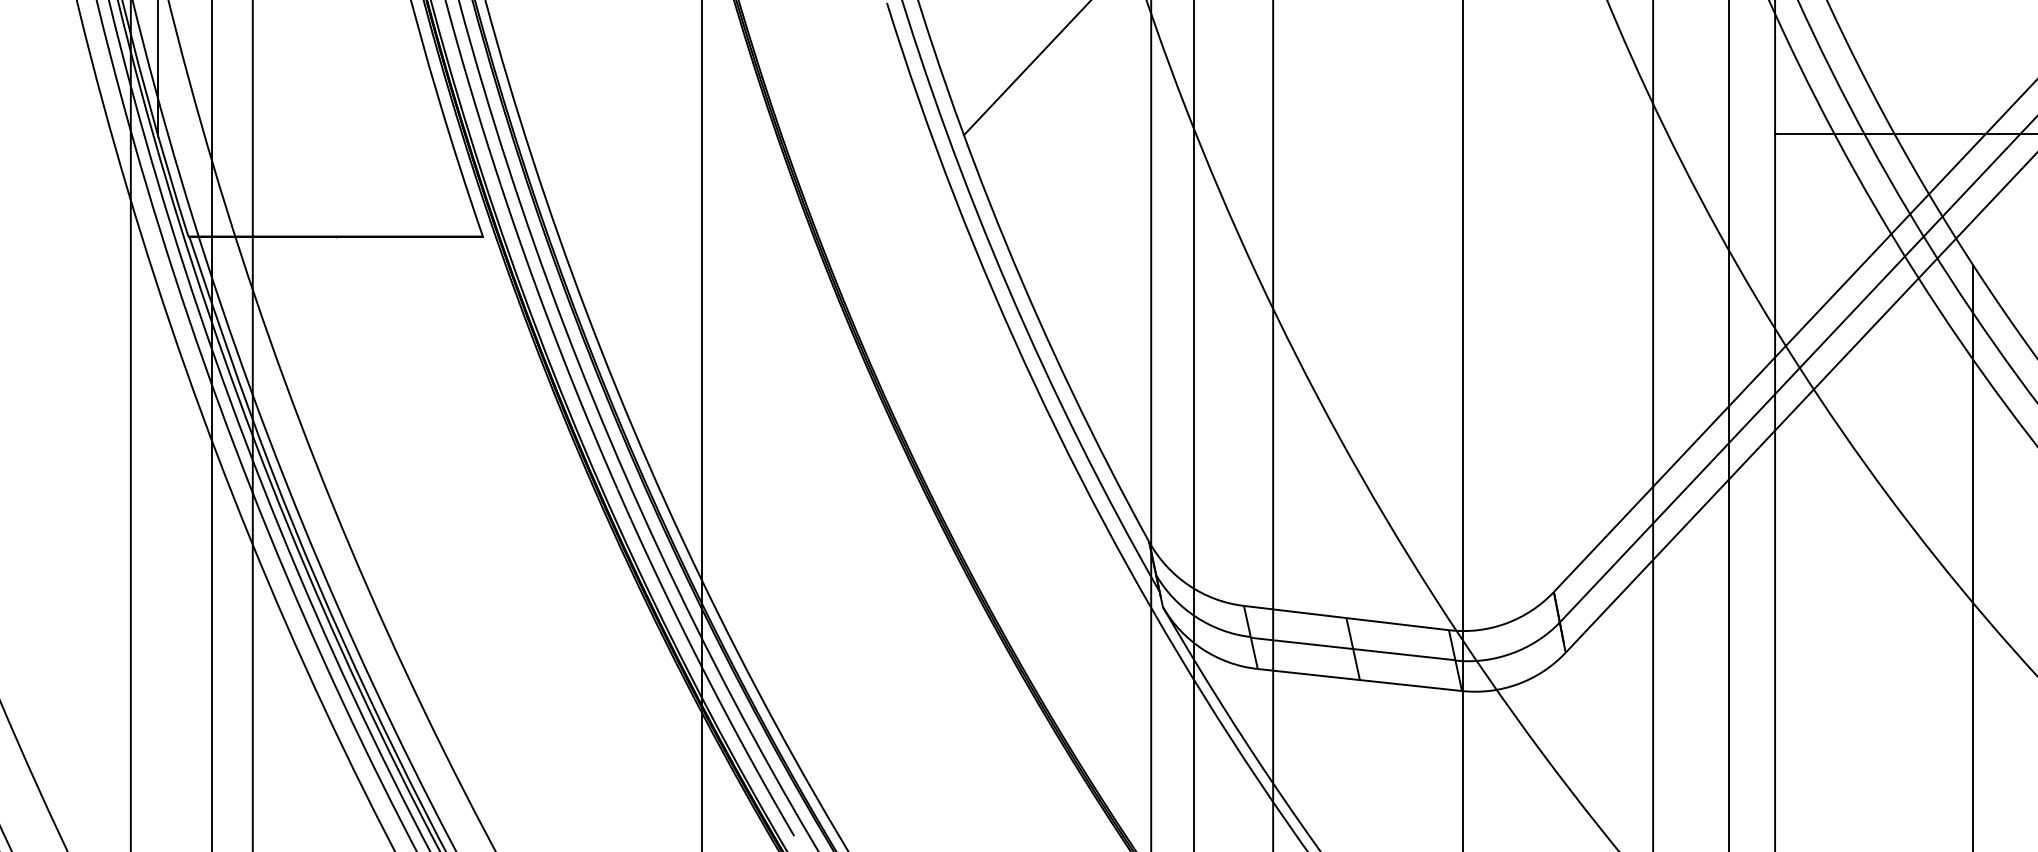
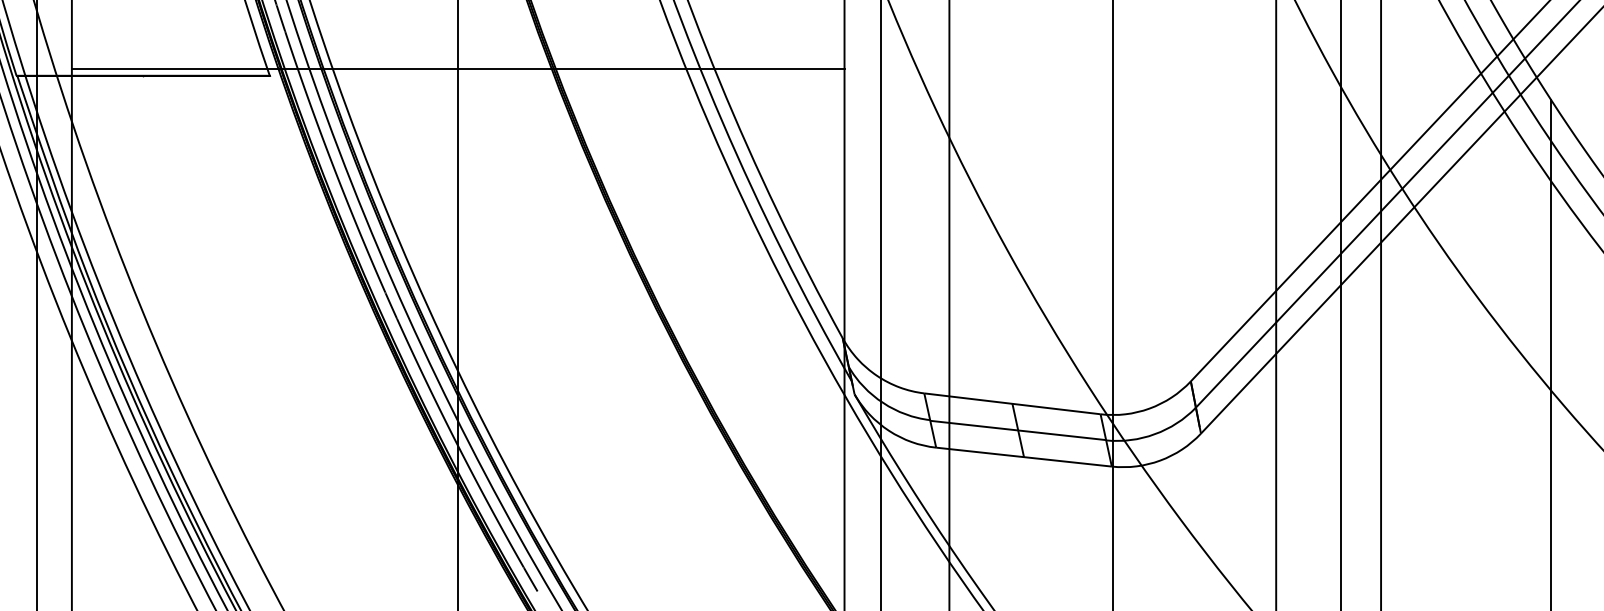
line: (701, 228) -> (457, 68), added

